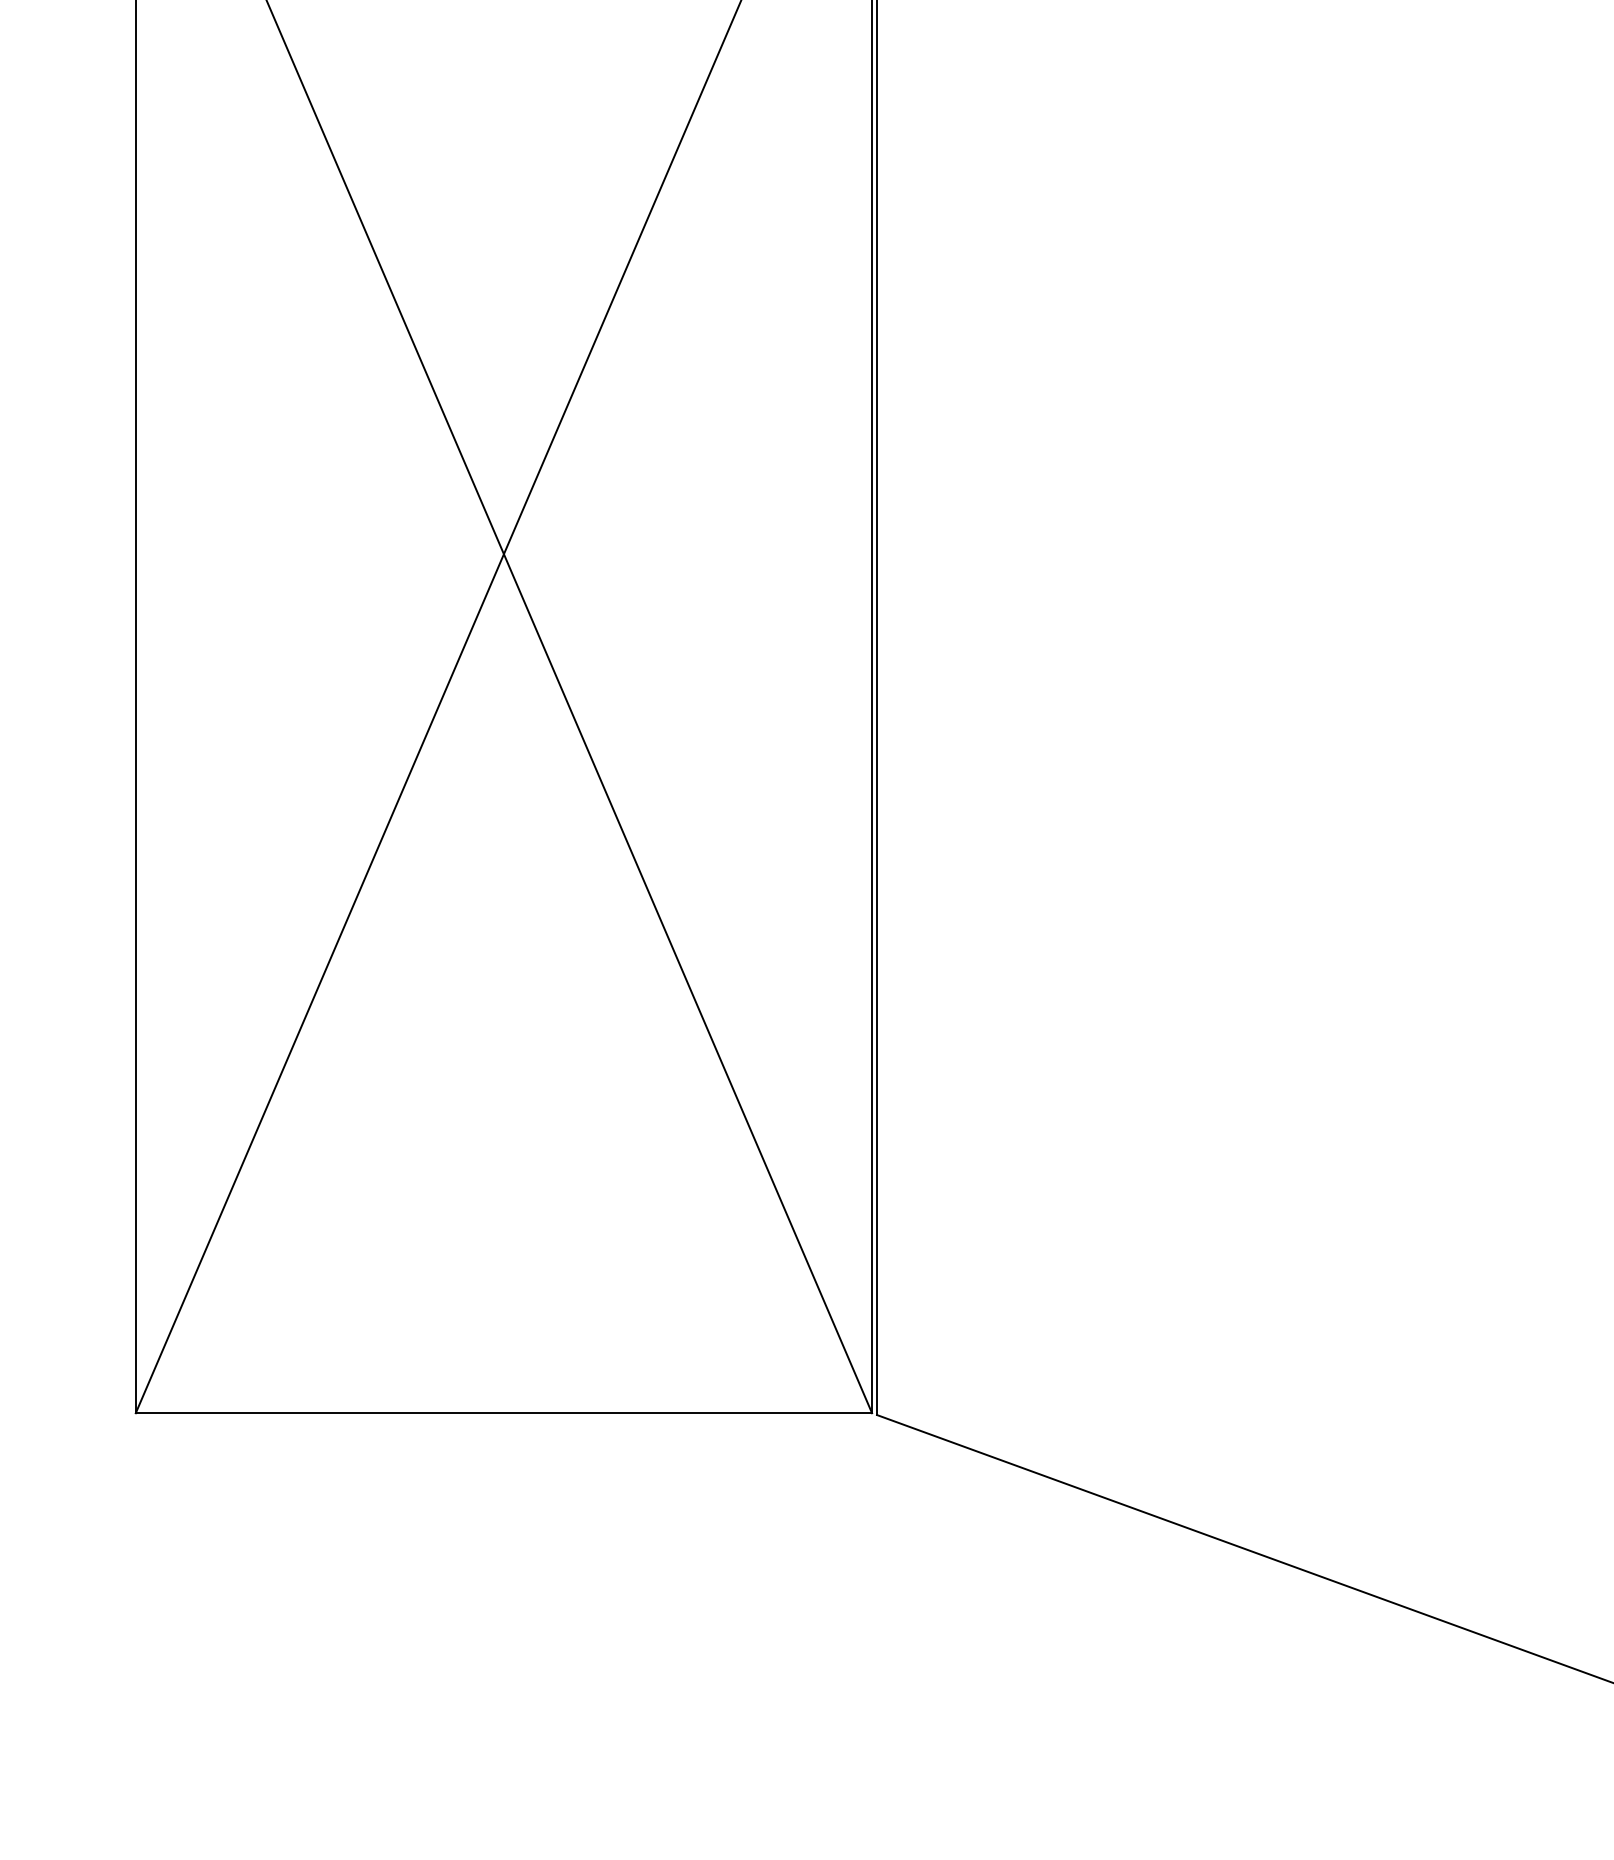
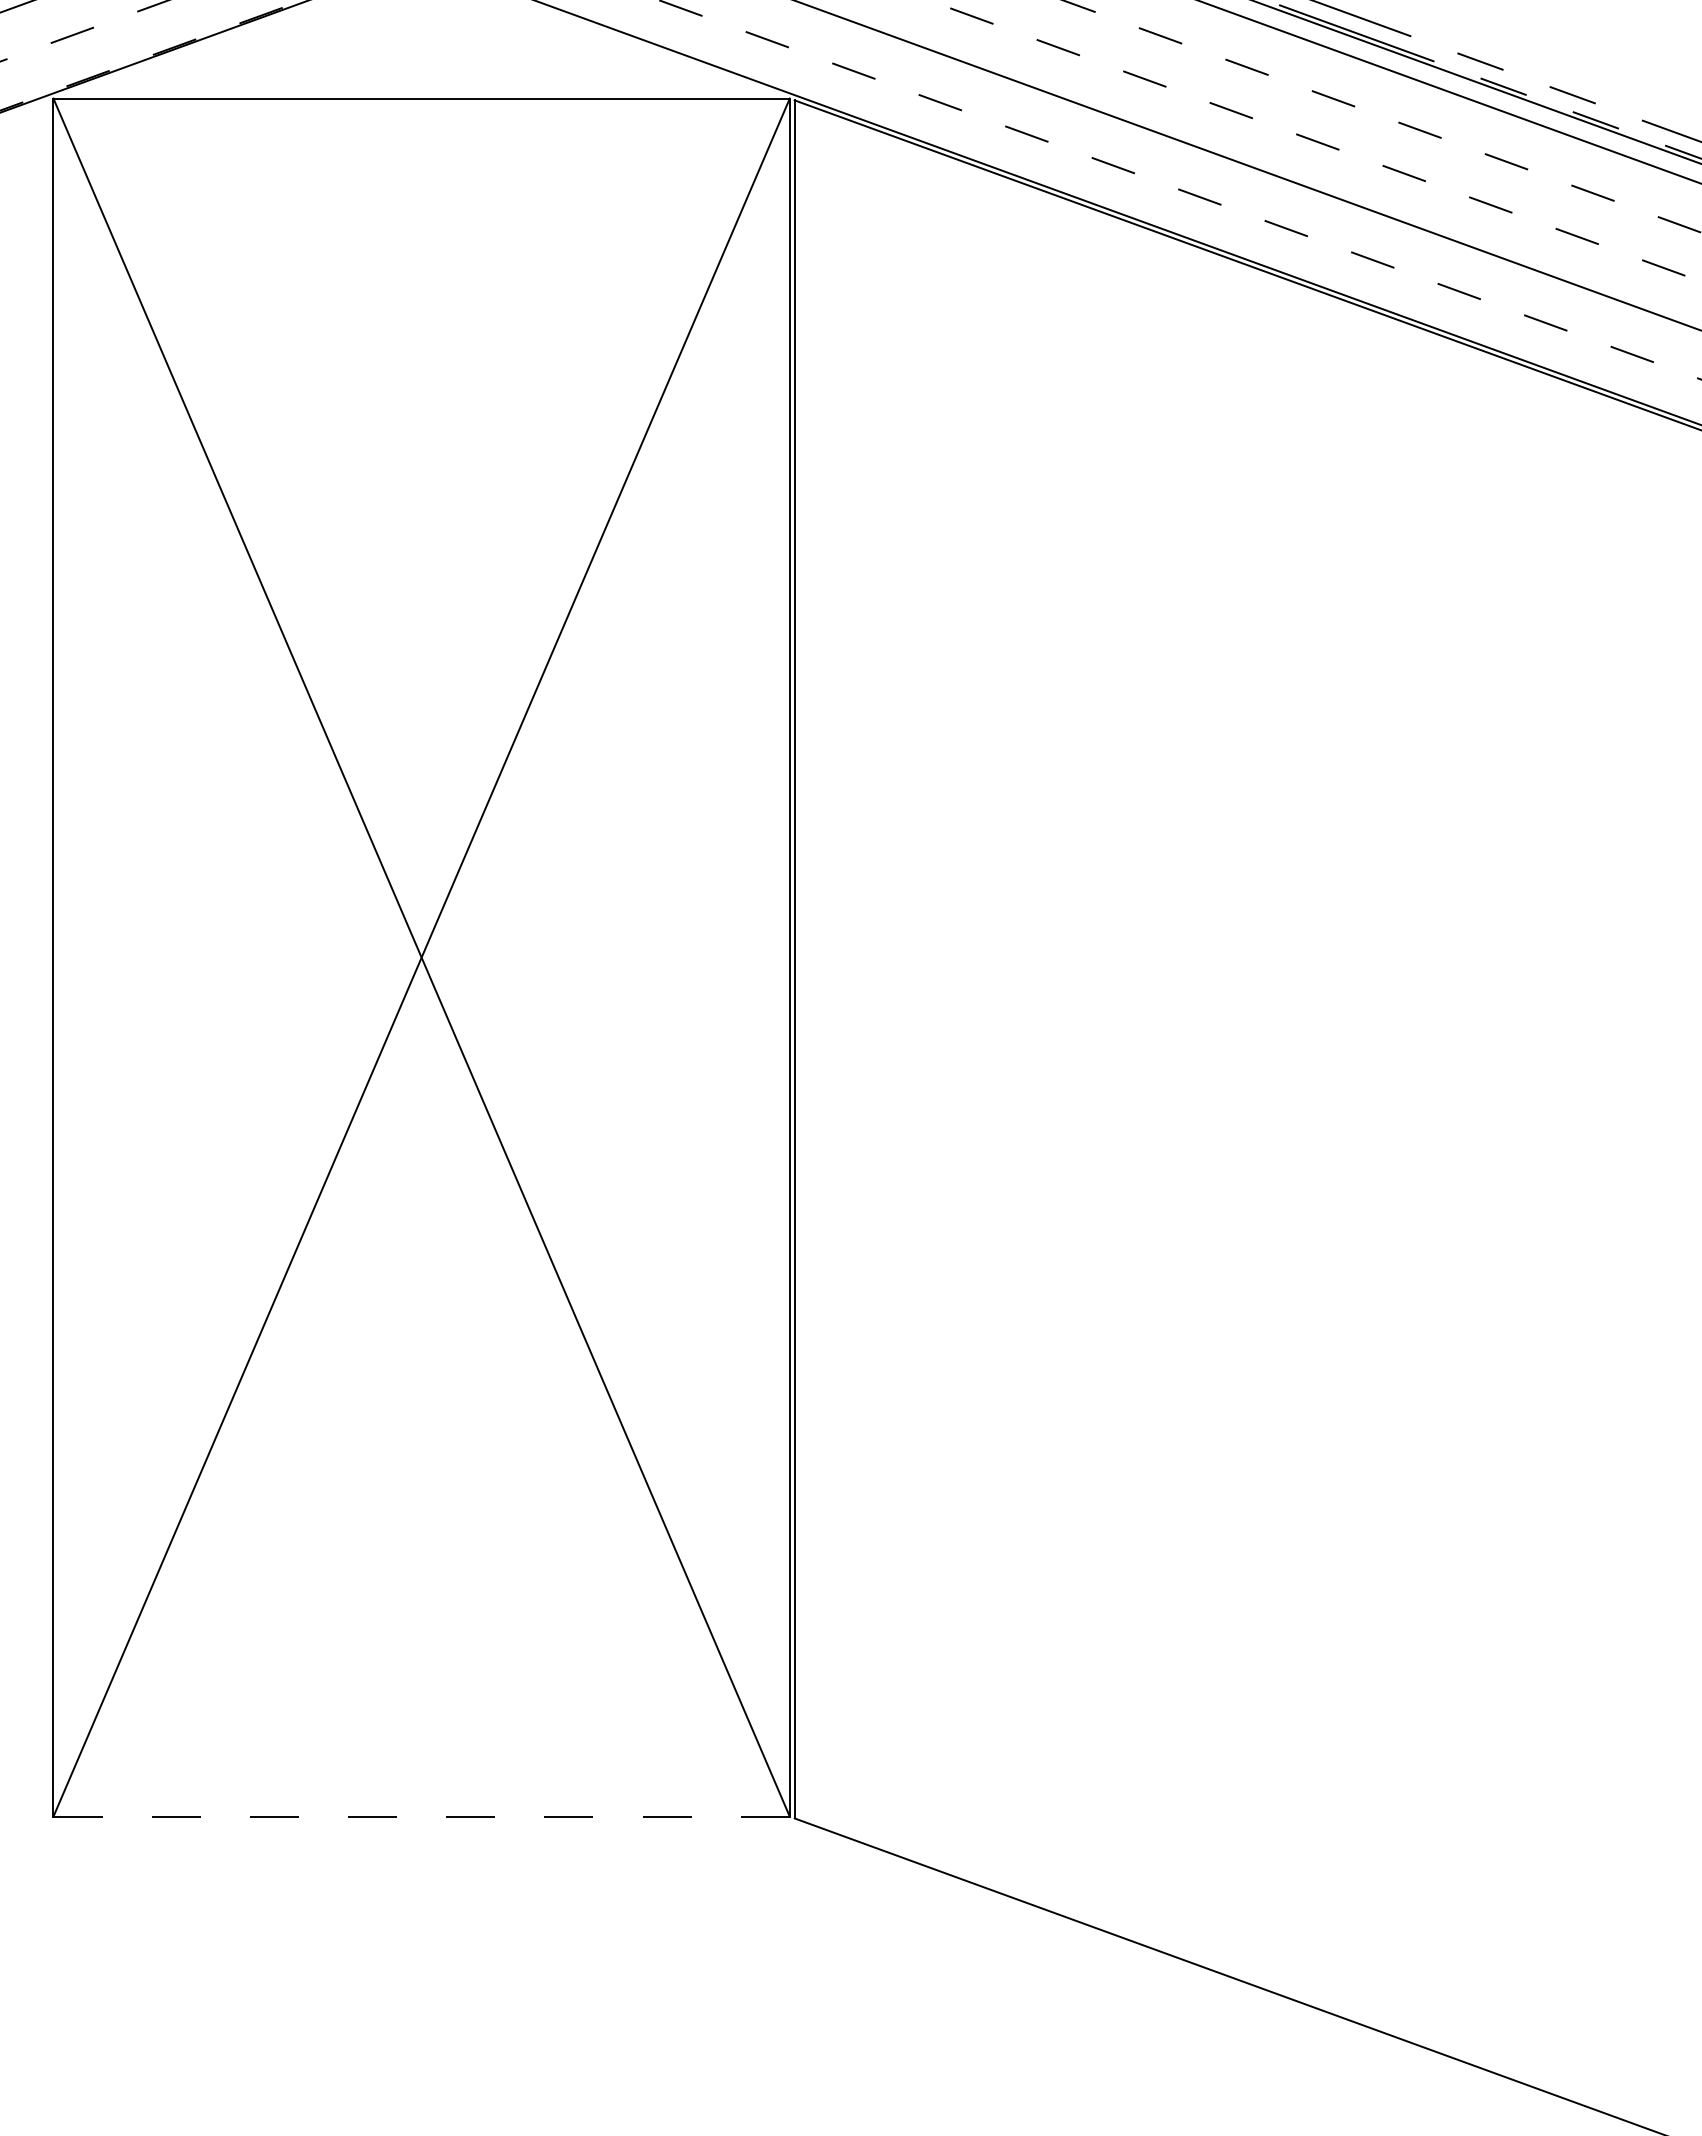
line: (503, 1413) -> (421, 1816), solid -> dashed

